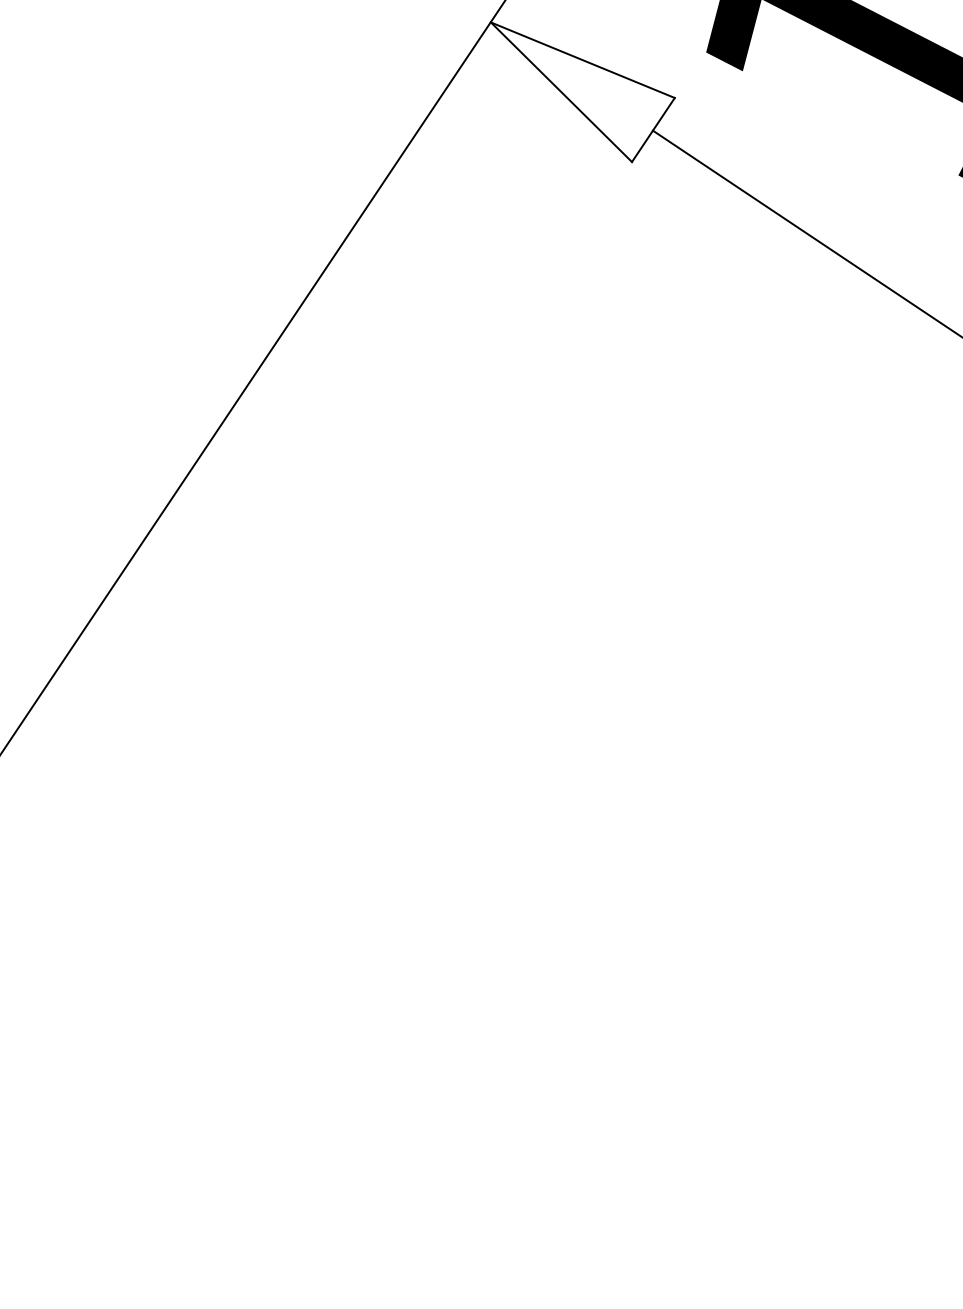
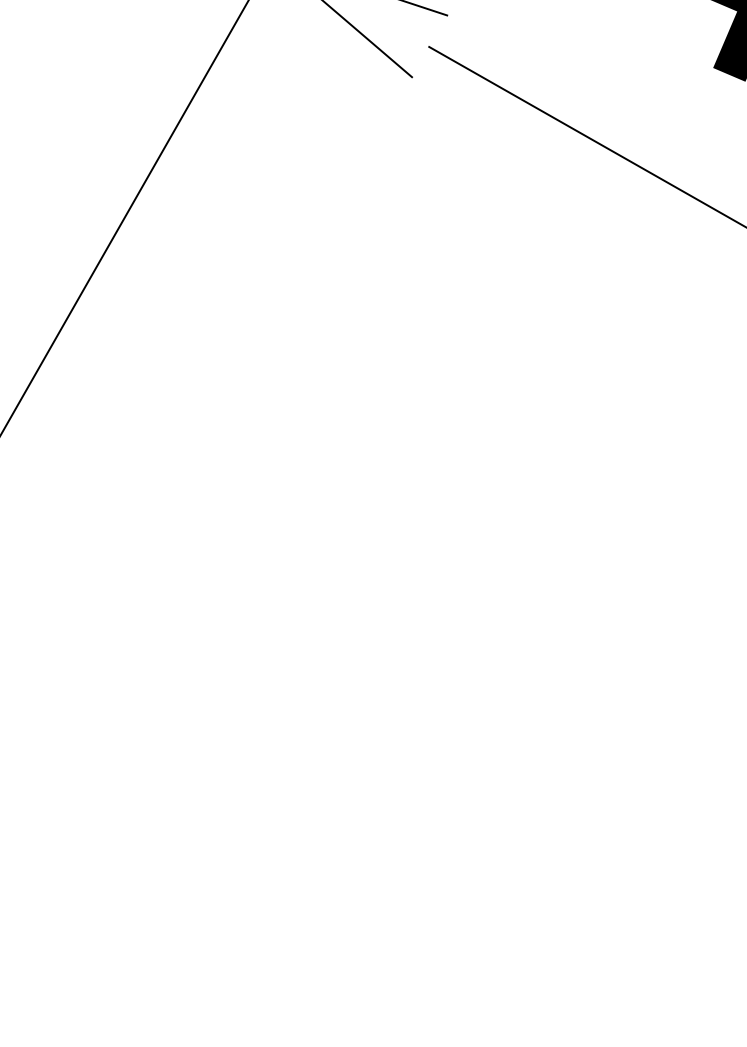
line: (653, 129) -> (429, 45), removed

